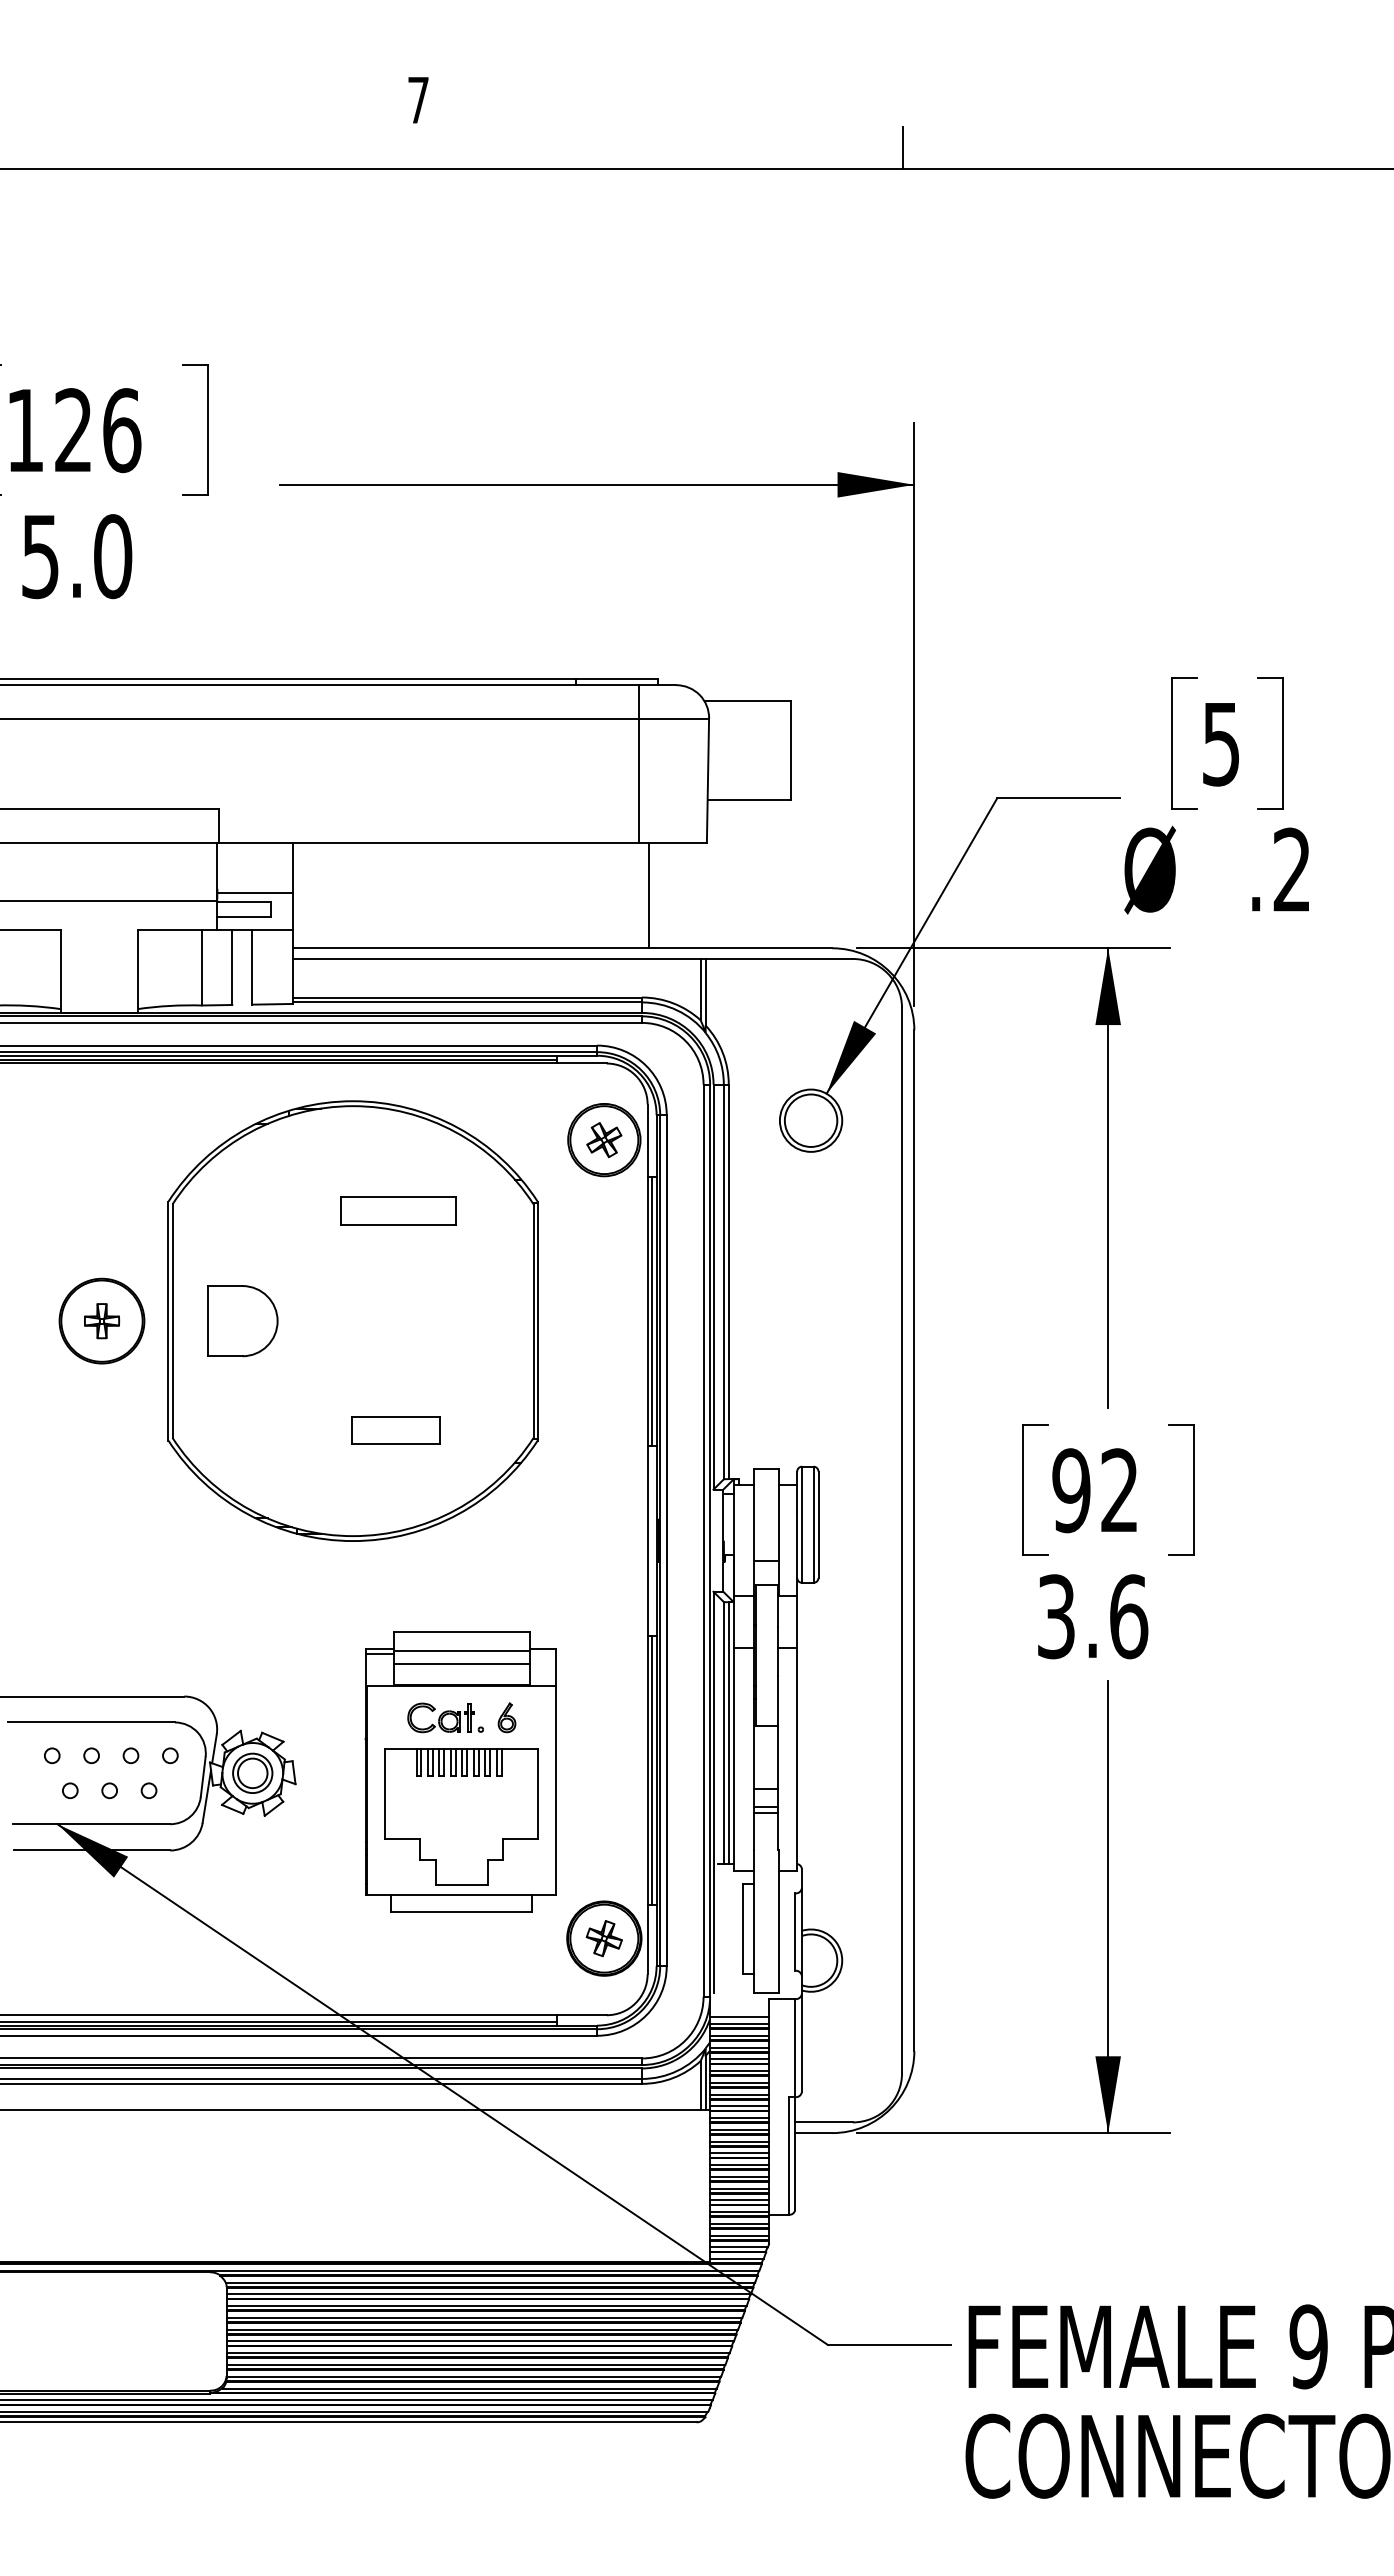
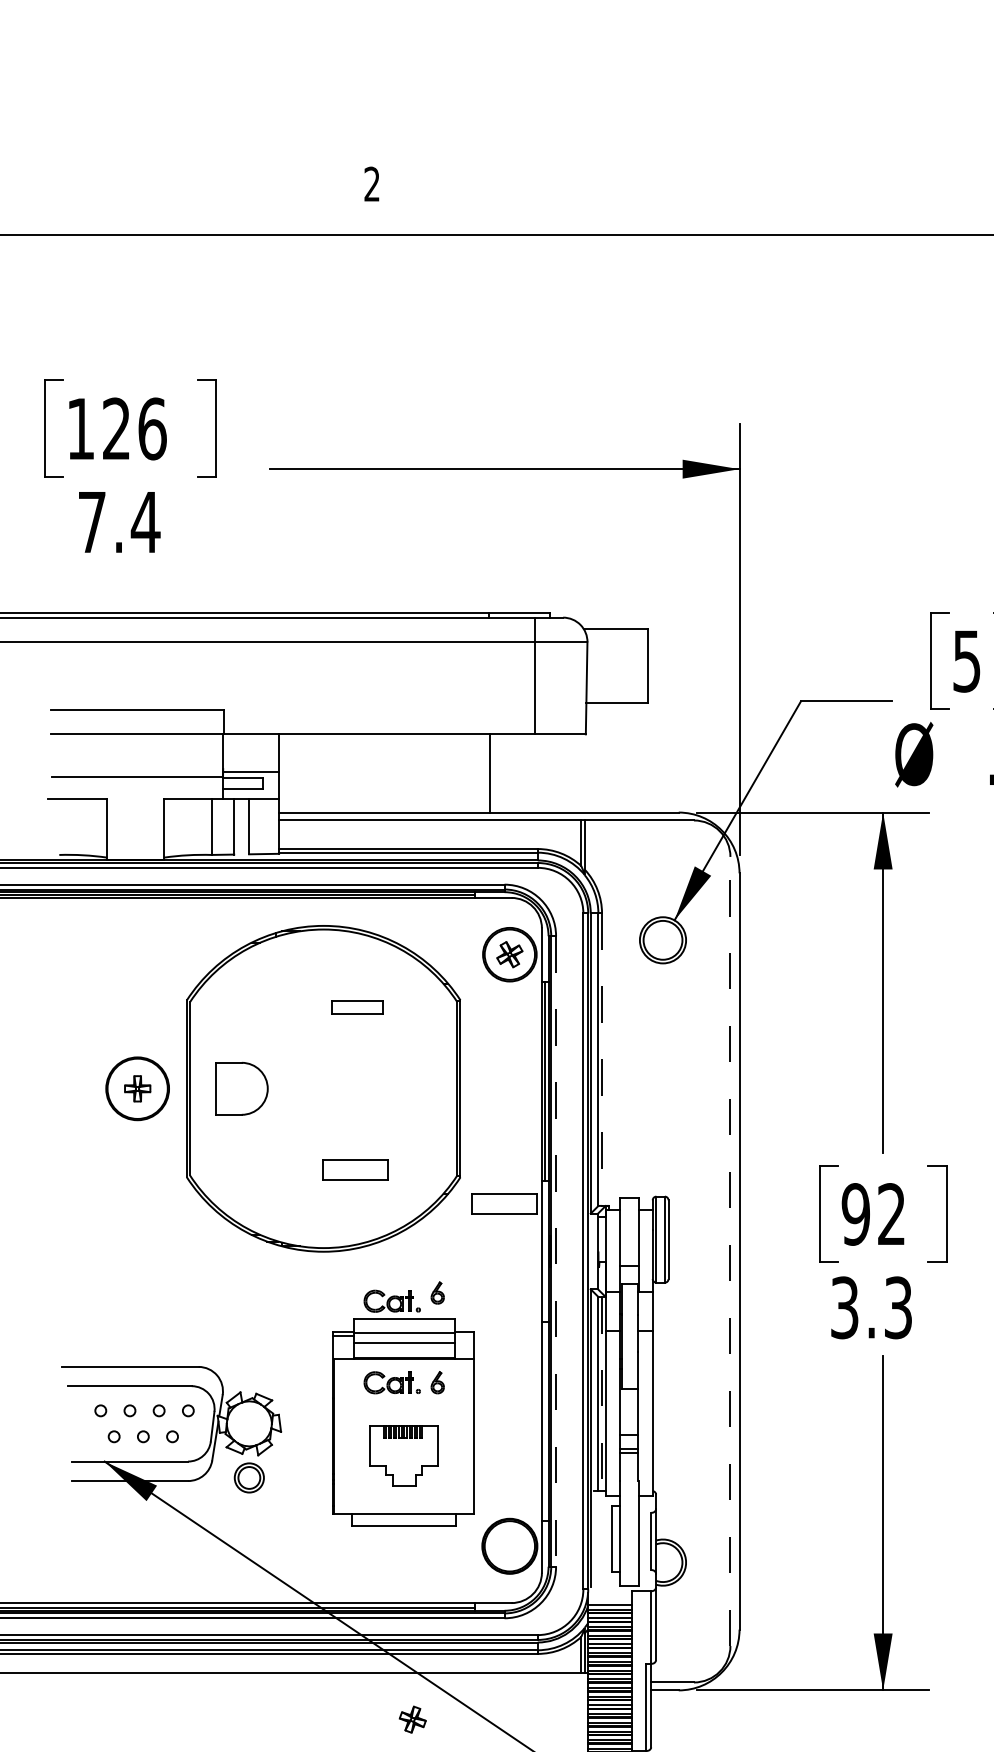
text: (418, 99) -> (372, 183), 7 -> 2
line: (903, 148) -> (731, 220), removed
text: (77, 556) -> (119, 522), 5.0 -> 7.4
line: (648, 895) -> (489, 773), moved
part: (398, 1210) -> (357, 1006), size x0.6
line: (728, 1282) -> (601, 1060), solid -> dashed
part: (596, 1476) -> (504, 1203), added
line: (666, 1540) -> (555, 1251), solid -> dashed
line: (902, 1540) -> (730, 1251), solid -> dashed
part: (506, 1596) -> (437, 1292), added
part: (445, 1607) -> (392, 1300), added
text: (1129, 1616) -> (898, 1307), 3.6 -> 3.3
line: (728, 1733) -> (601, 1394), solid -> dashed
line: (651, 1769) -> (544, 1421), removed
part: (252, 1772) -> (249, 1477), moved
part: (461, 1816) -> (404, 1455), size x0.6
part: (603, 1938) -> (412, 1719), moved

